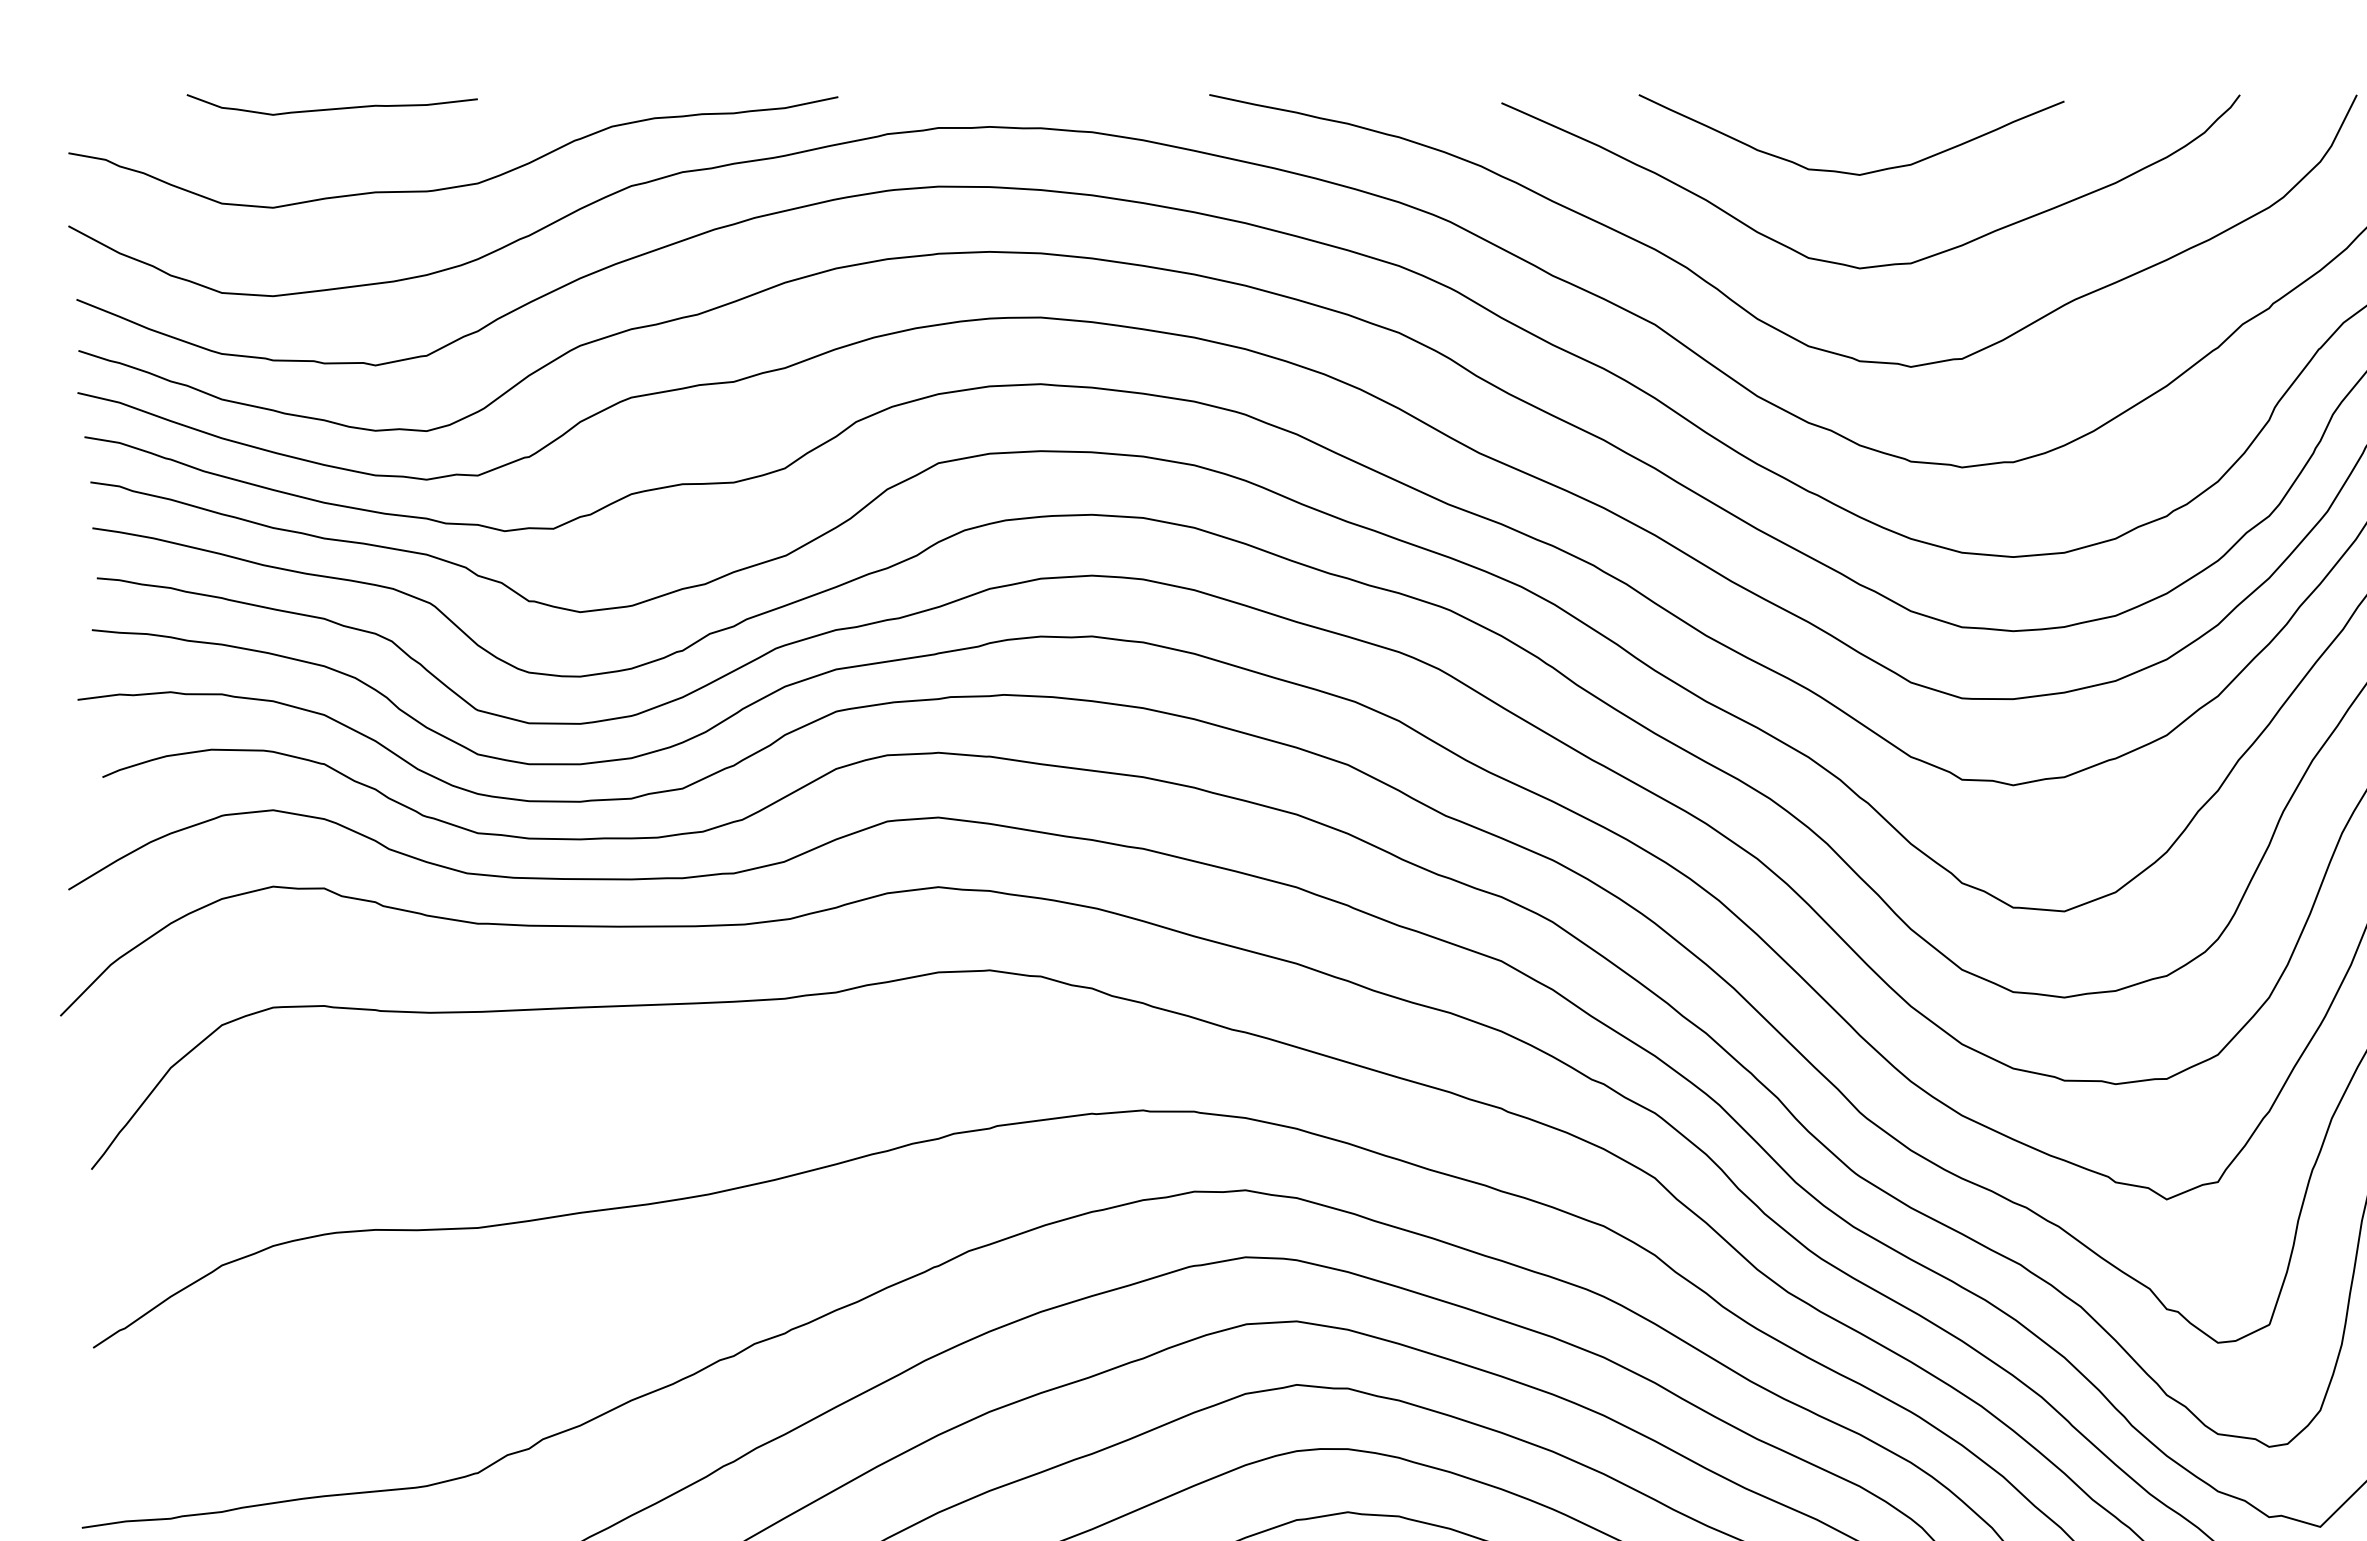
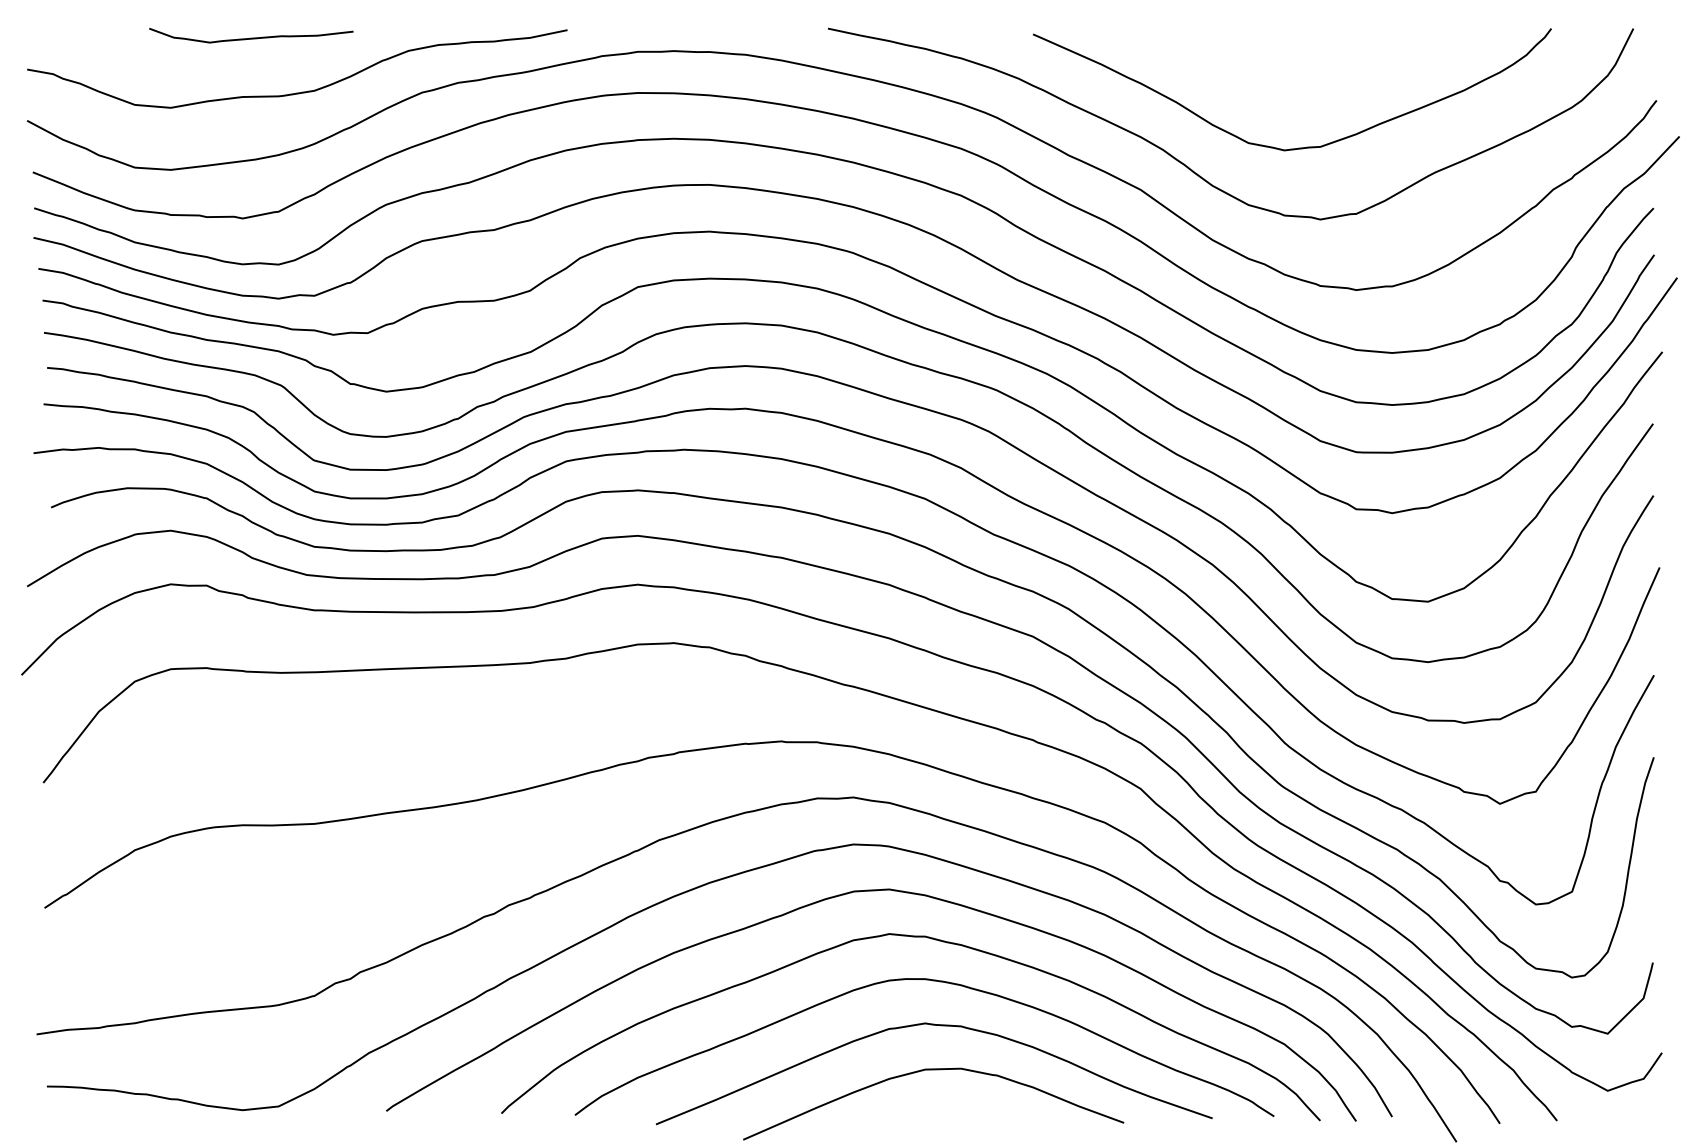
curve: (332, 107) -> (251, 37), moved
curve: (1849, 171) -> (1277, 82), removed

